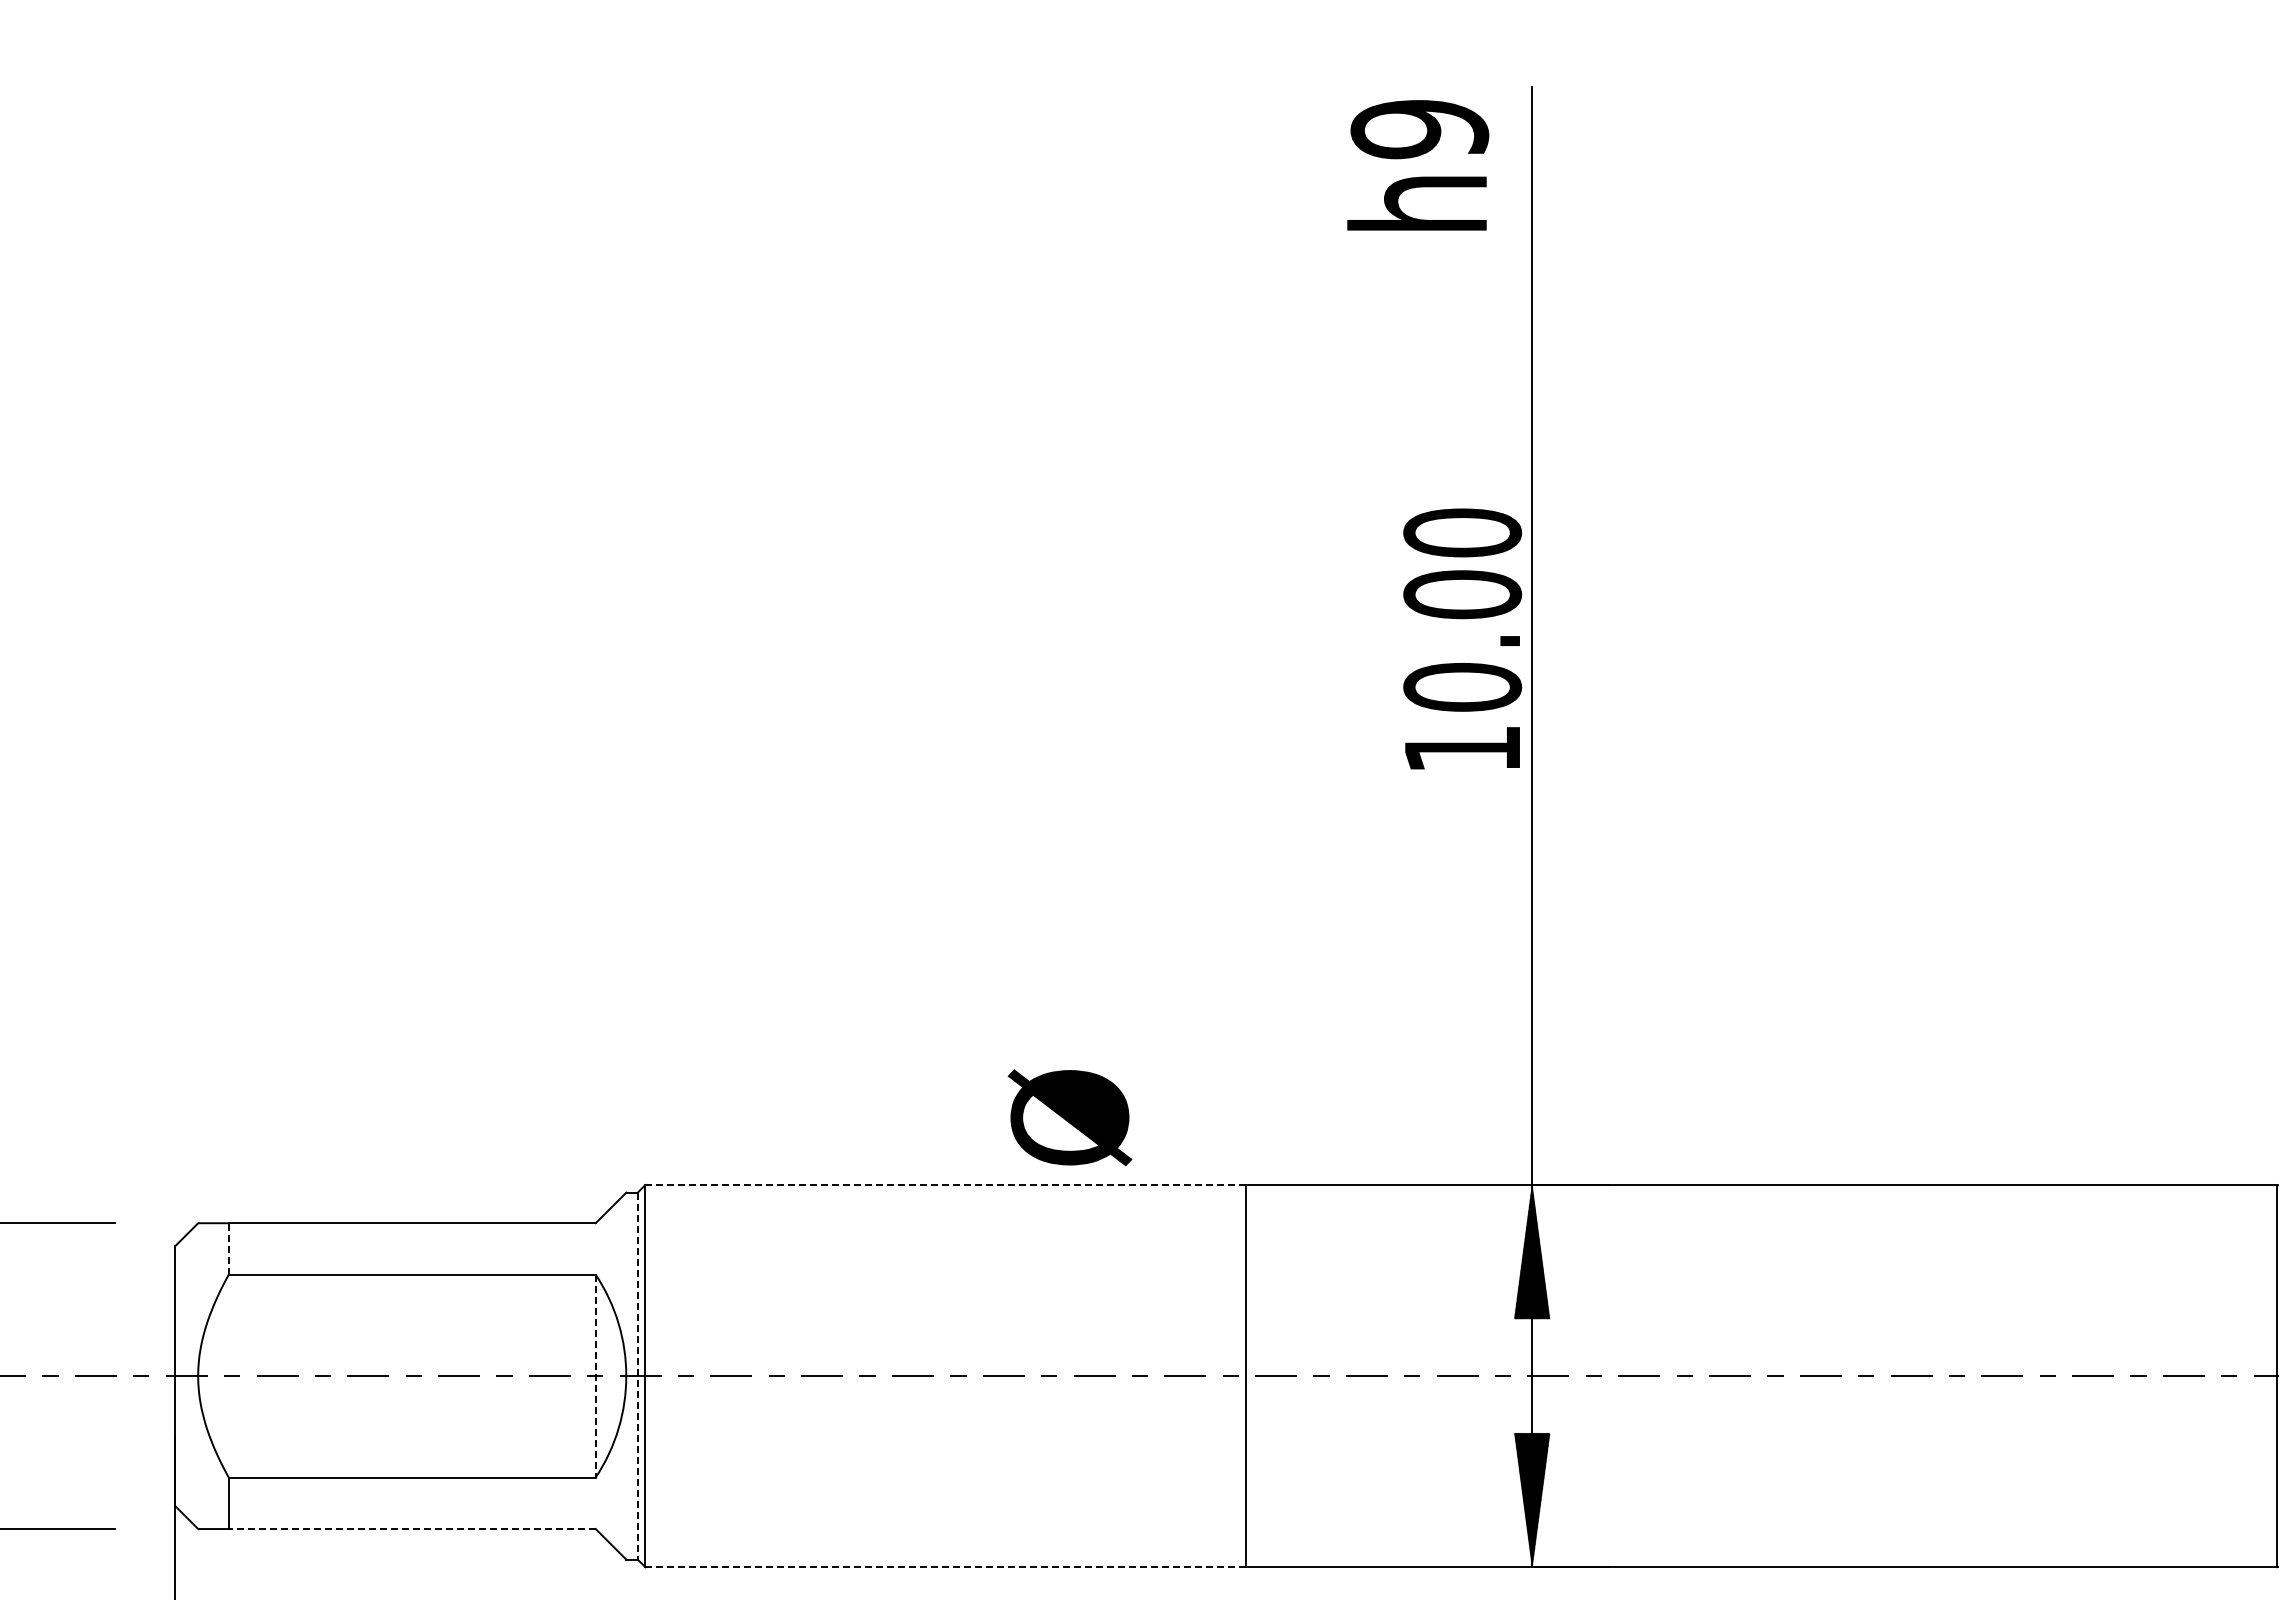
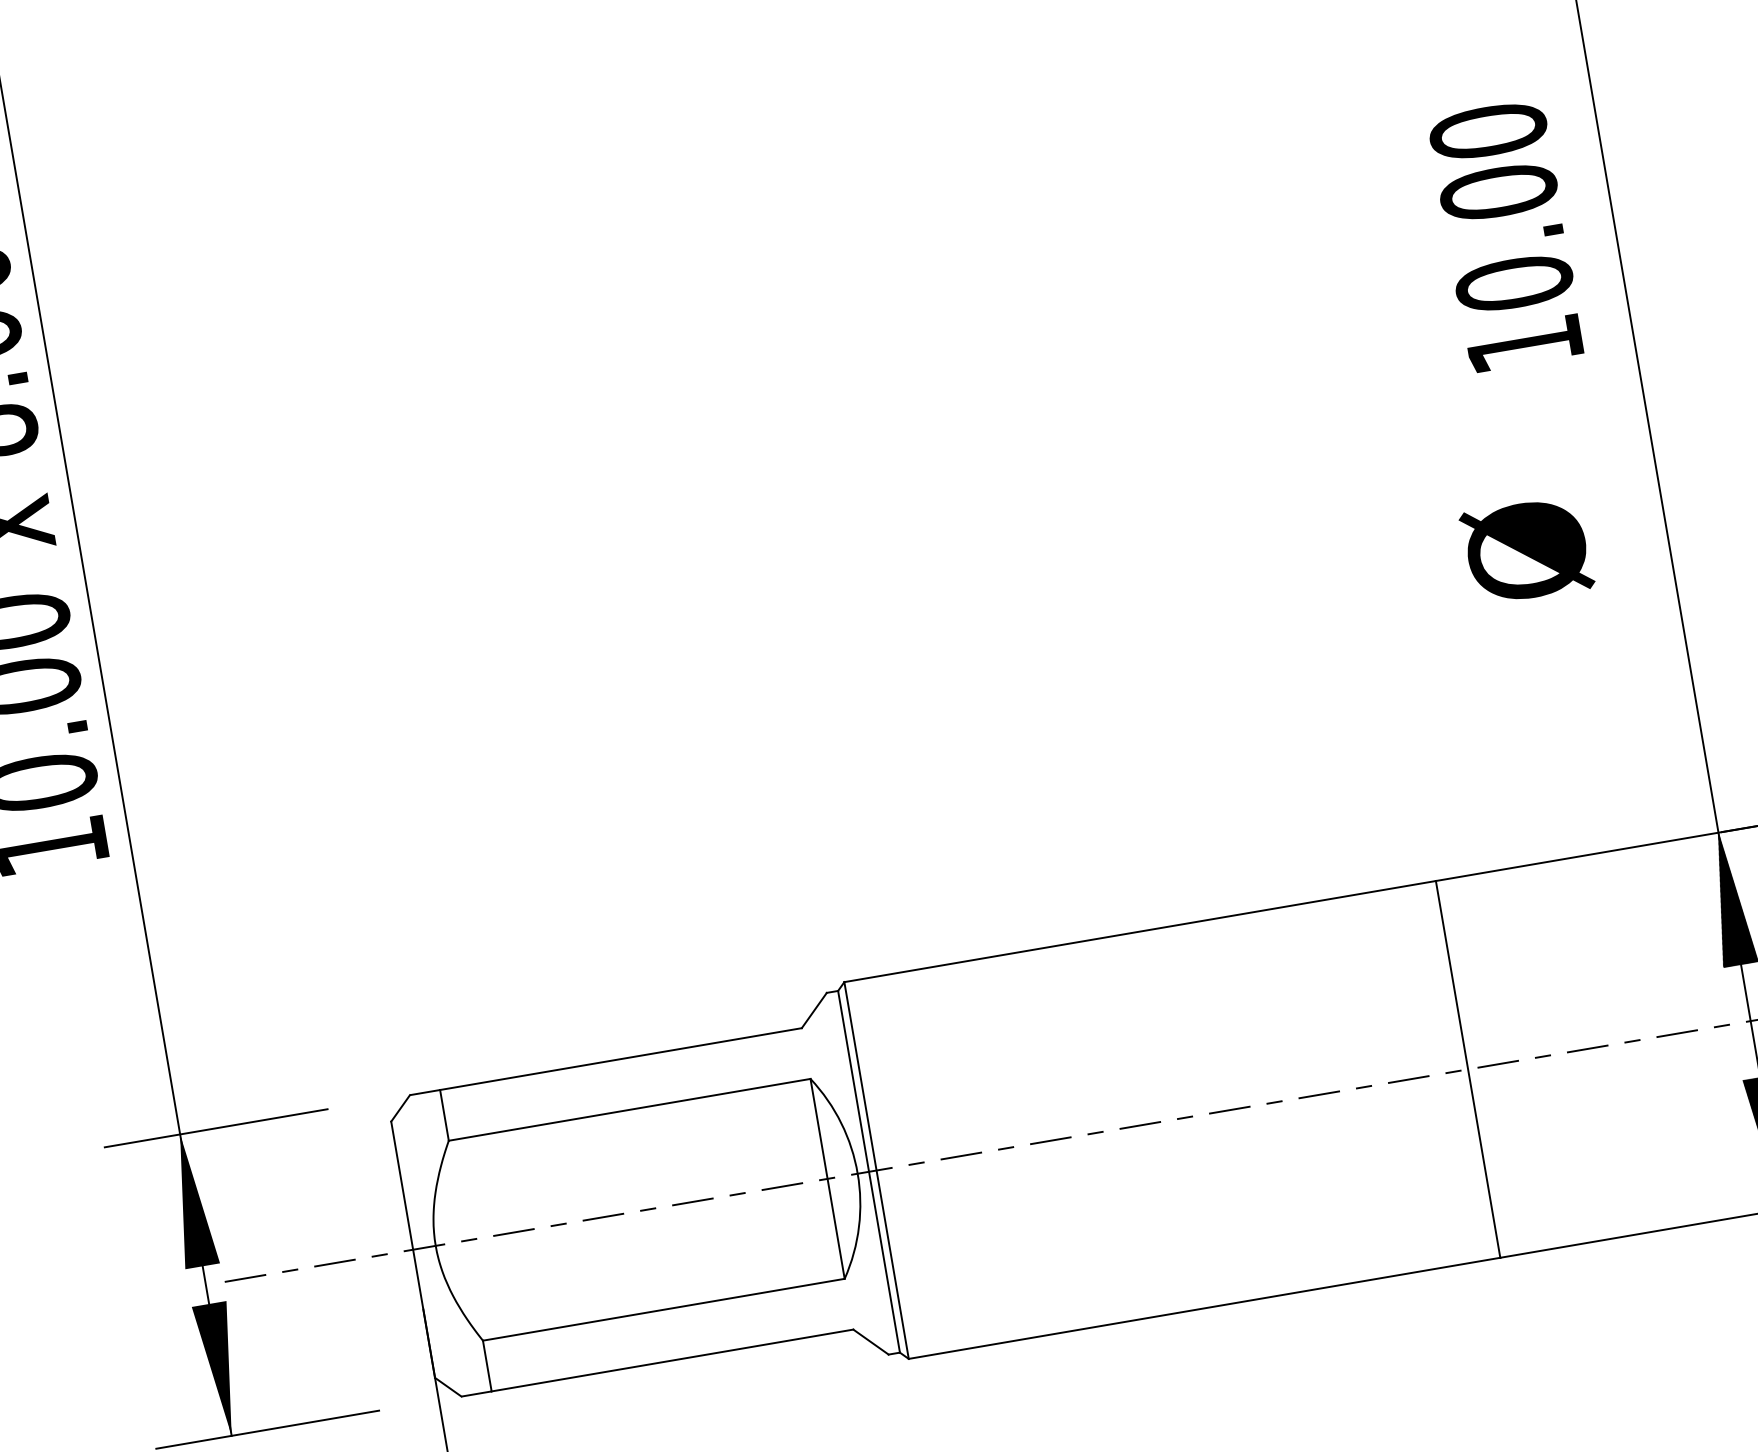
text: (1462, 638) -> (1506, 235), moved
text: (1069, 1117) -> (1526, 550), moved
line: (944, 1185) -> (1139, 932), dashed -> solid
line: (228, 1248) -> (444, 1114), dashed -> solid
line: (595, 1376) -> (827, 1179), dashed -> solid
line: (637, 1376) -> (868, 1172), dashed -> solid
line: (411, 1529) -> (671, 1361), dashed -> solid
line: (945, 1567) -> (1204, 1308), dashed -> solid

